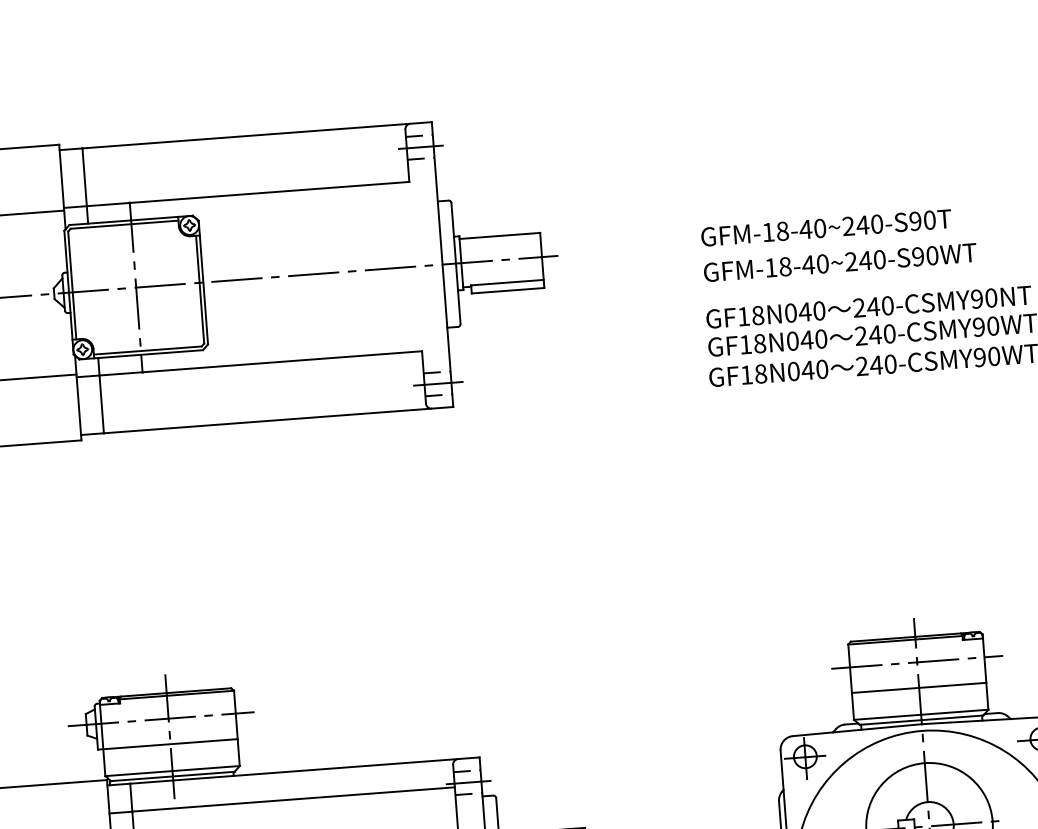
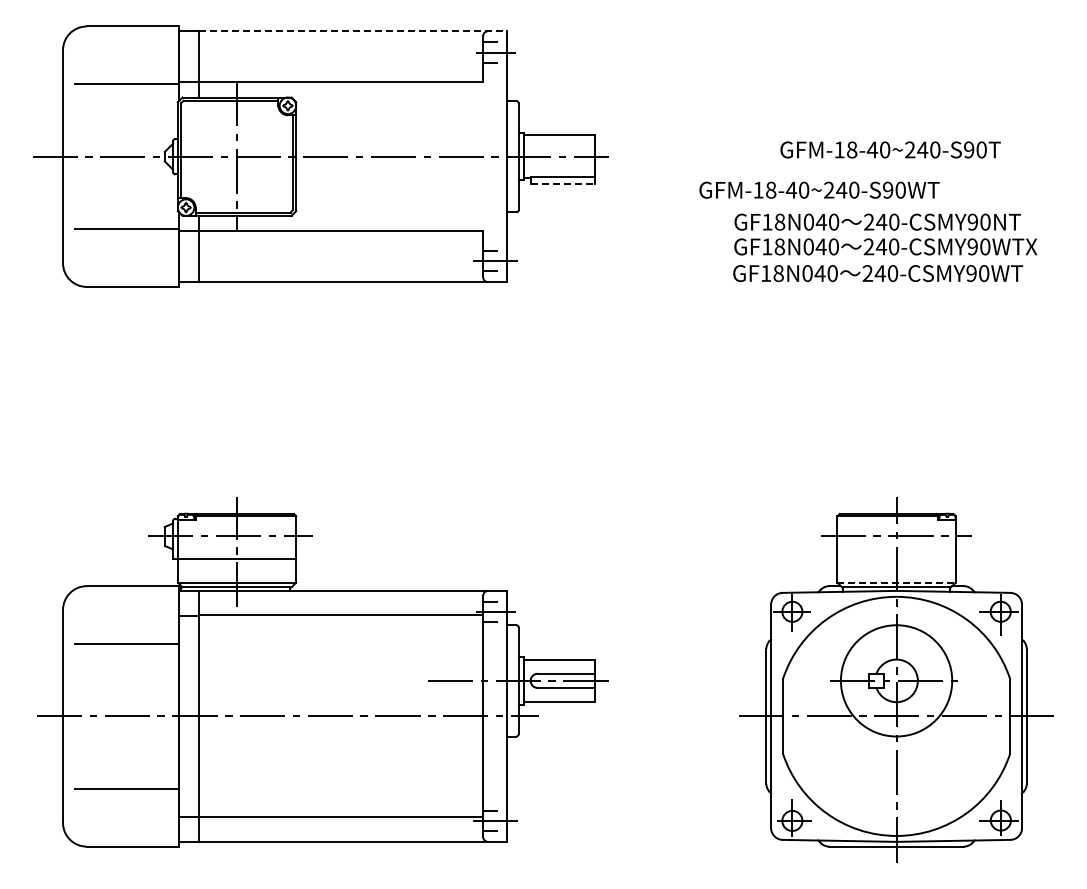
line: (257, 135) -> (353, 31), solid -> dashed
text: (826, 227) -> (890, 149), moved
text: (840, 261) -> (819, 189), moved
line: (507, 290) -> (562, 183), solid -> dashed
line: (919, 687) -> (896, 558), removed
line: (922, 714) -> (897, 582), solid -> dashed

